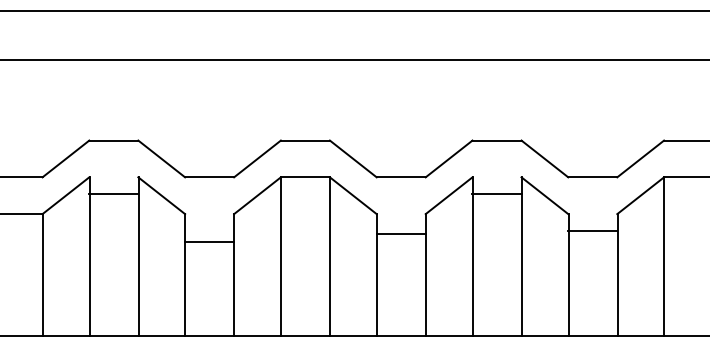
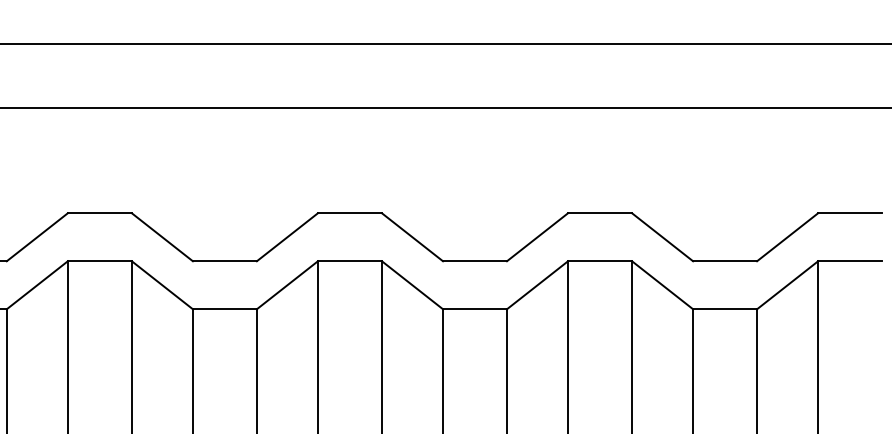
line: (113, 194) -> (99, 261), moved
line: (496, 194) -> (599, 261), moved
line: (592, 231) -> (724, 309), moved
line: (400, 234) -> (474, 309), moved
line: (209, 242) -> (224, 309), moved

